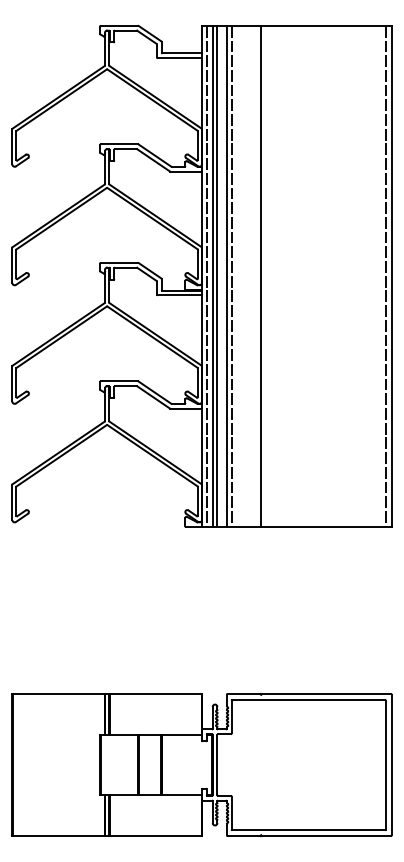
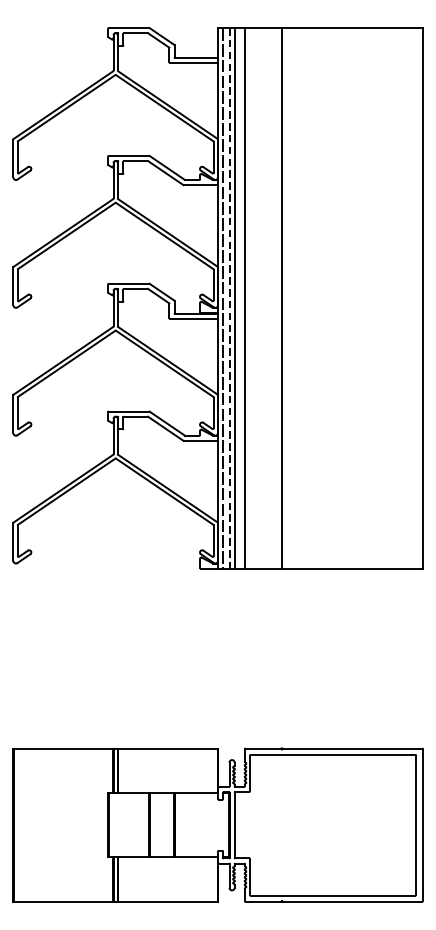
line: (212, 276) -> (229, 298), solid -> dashed
line: (231, 276) -> (249, 298), removed
line: (385, 276) -> (415, 298), removed

